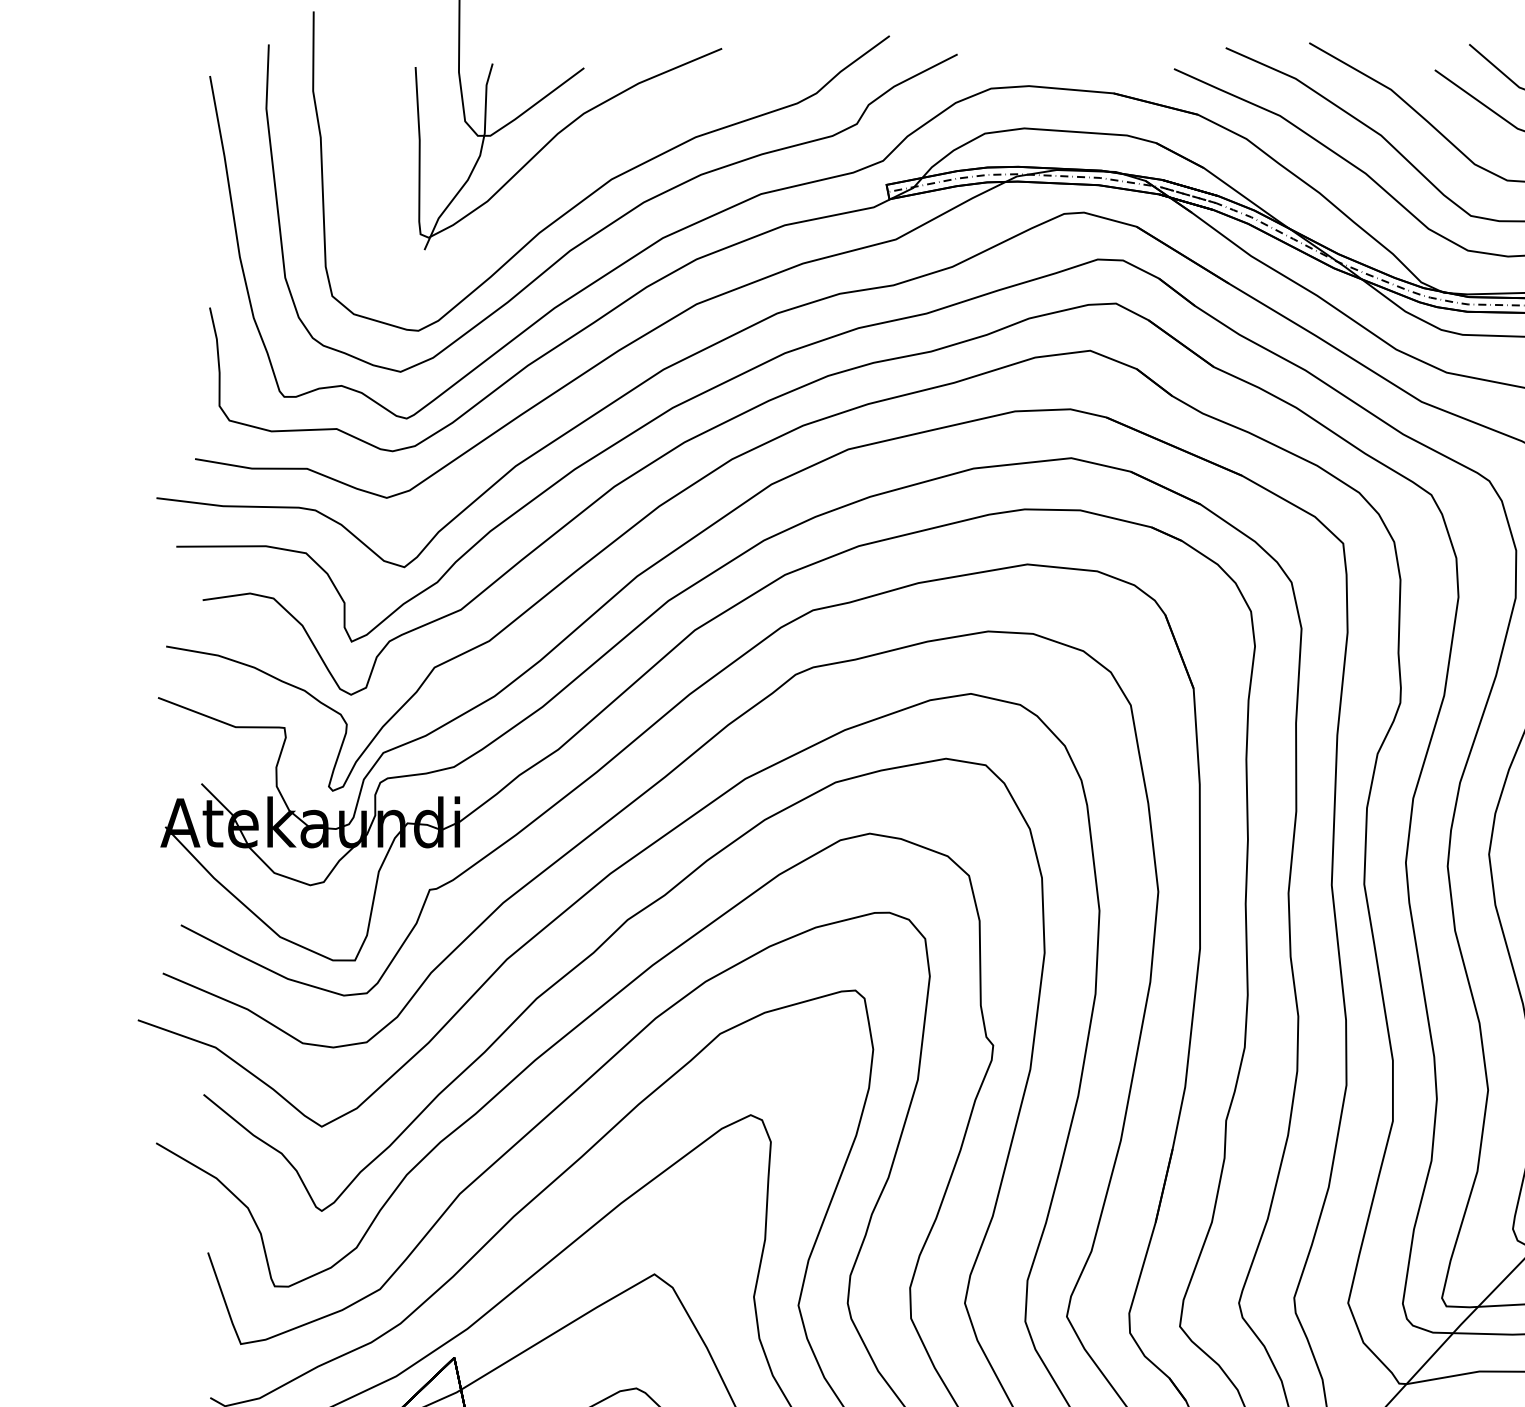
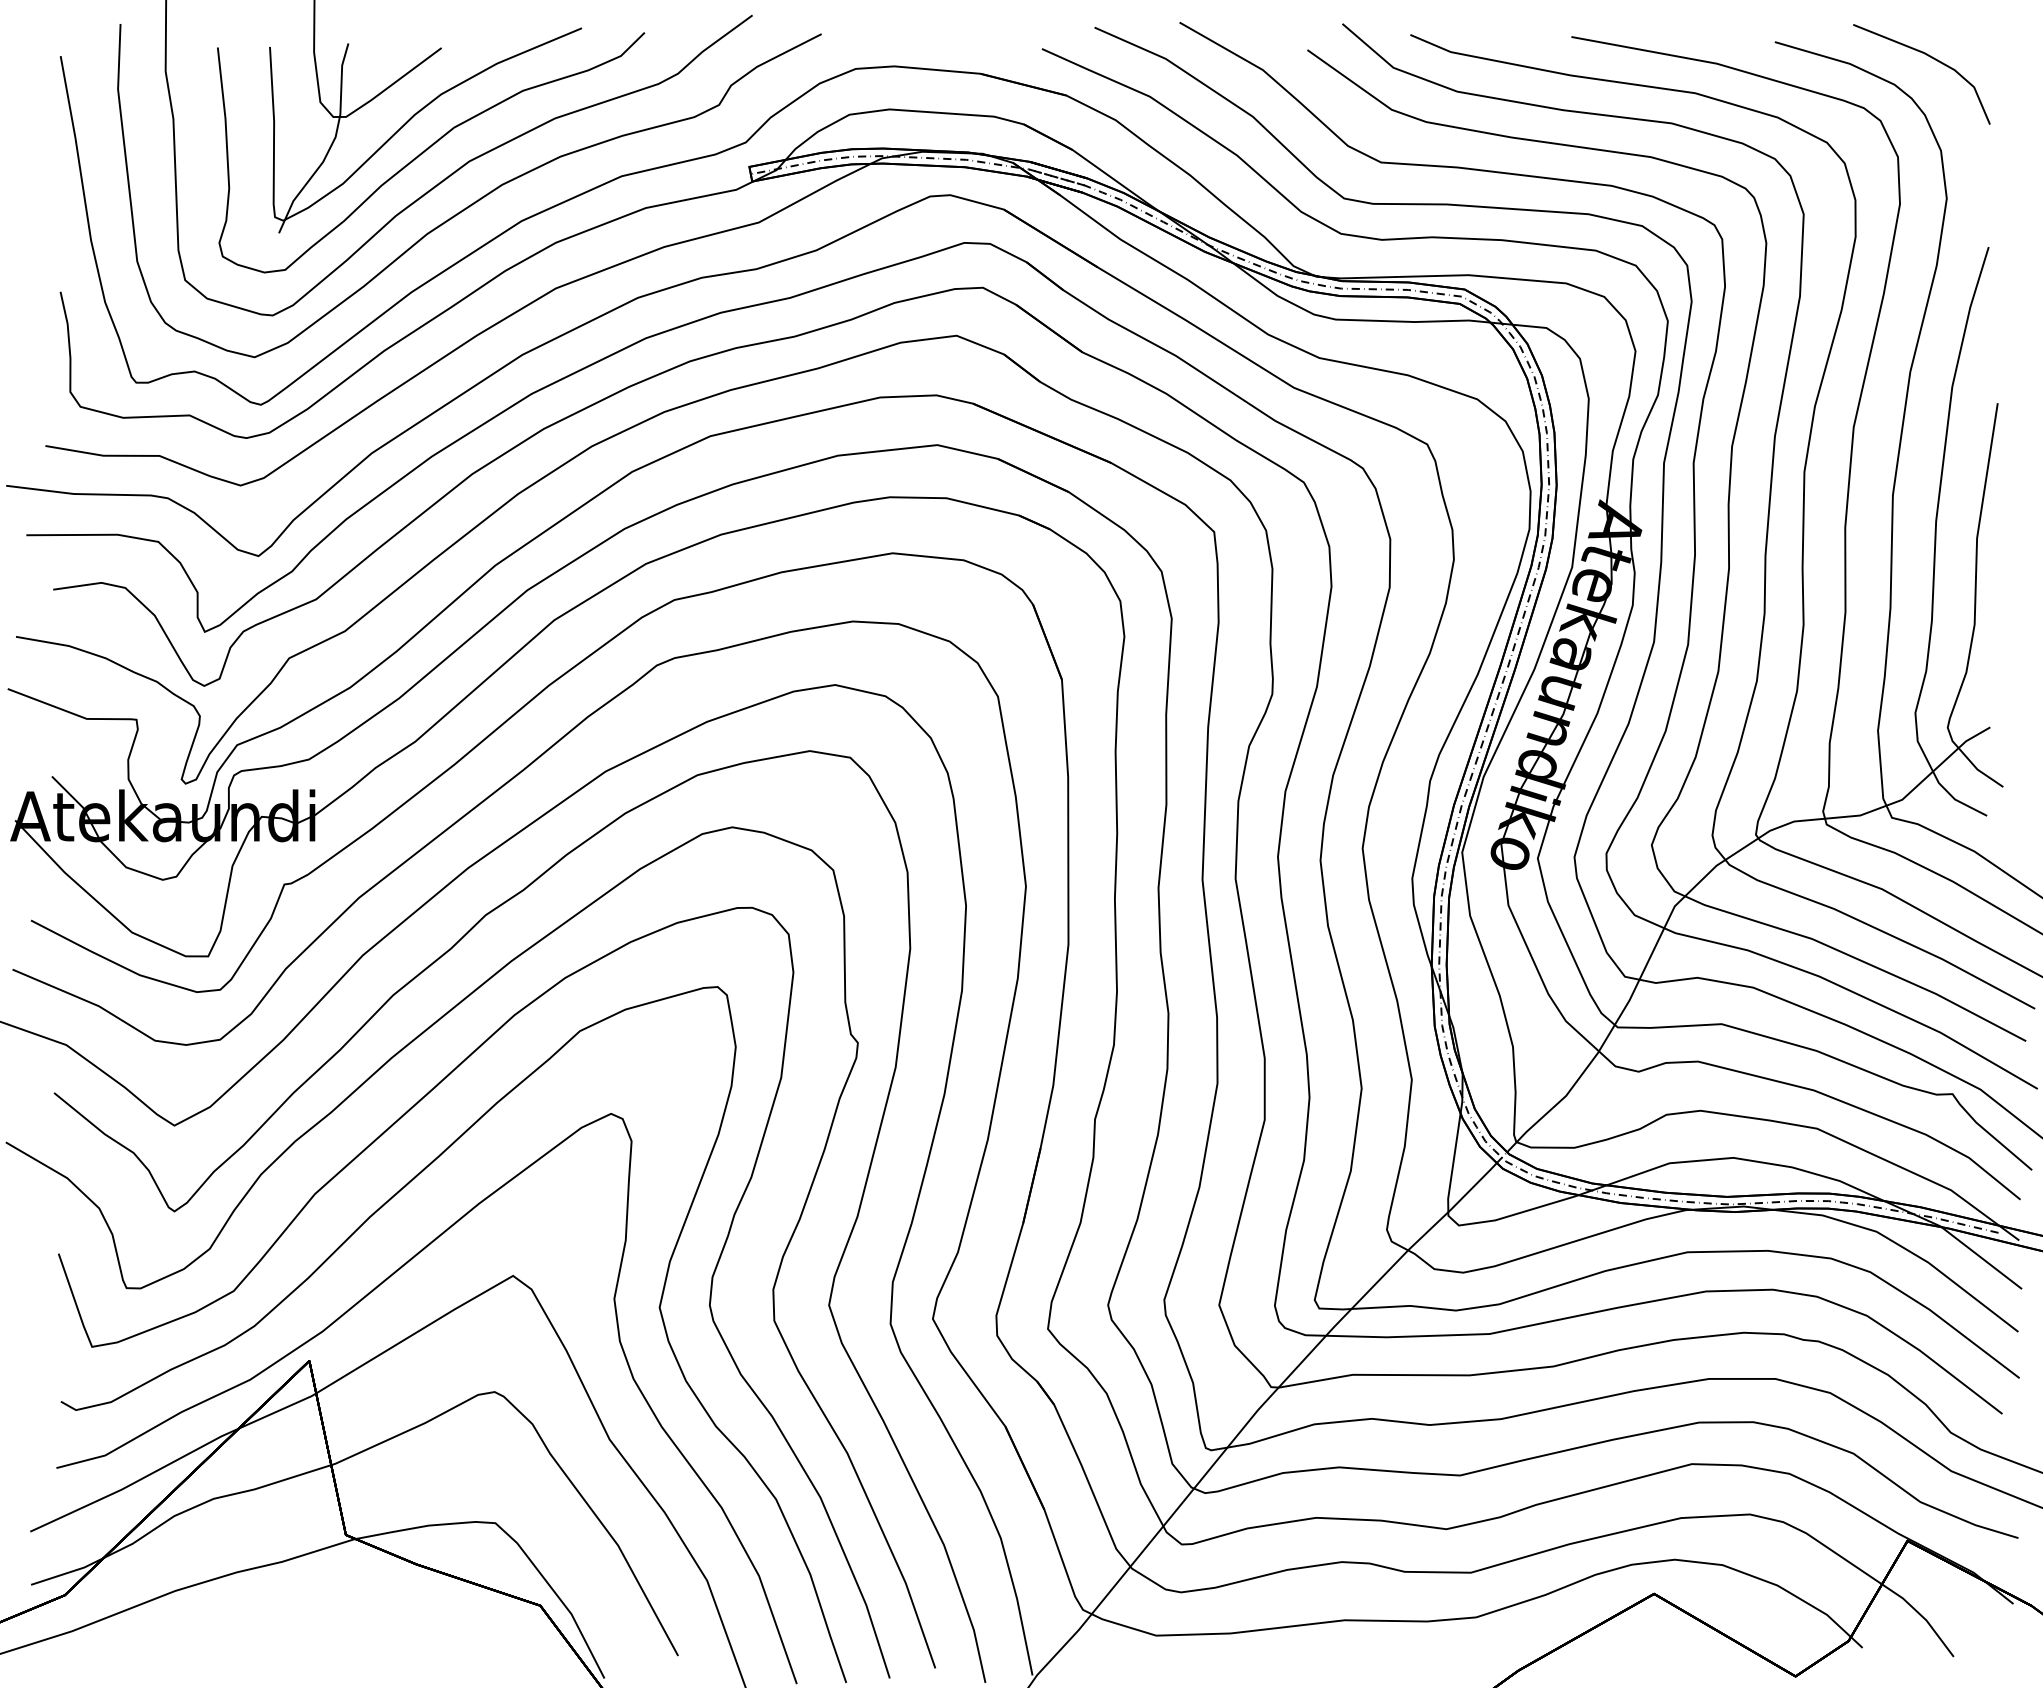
curve: (571, 167) -> (428, 149), added

